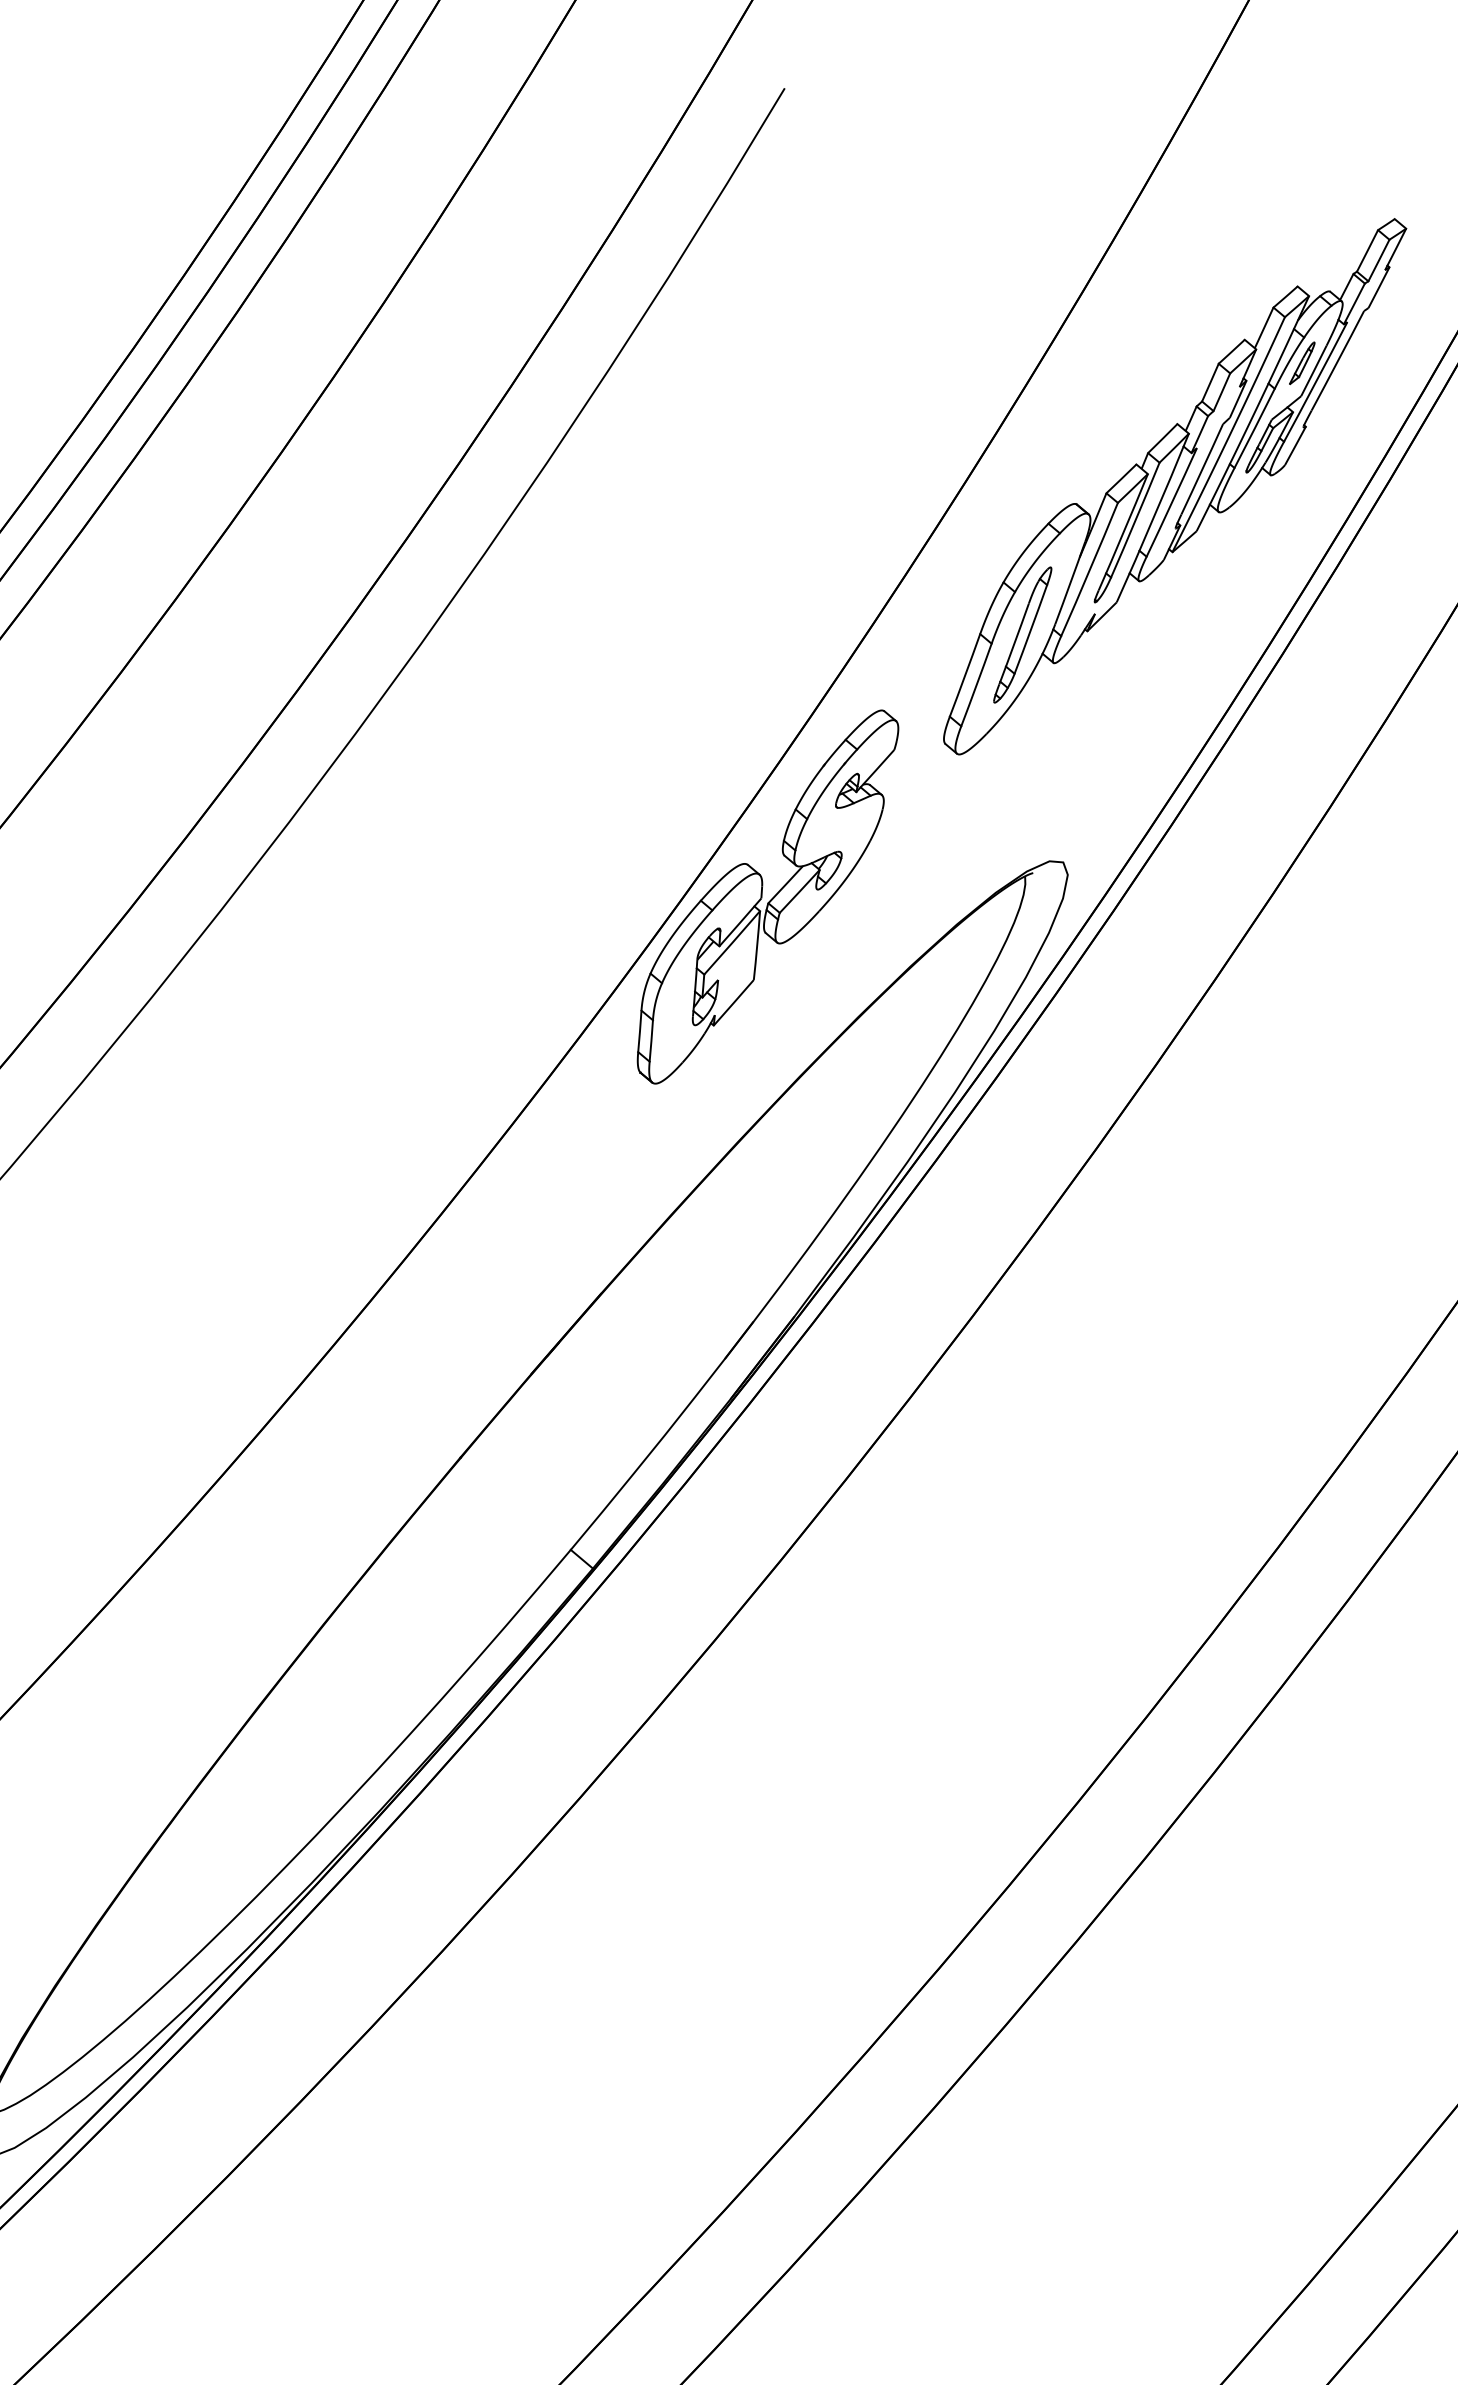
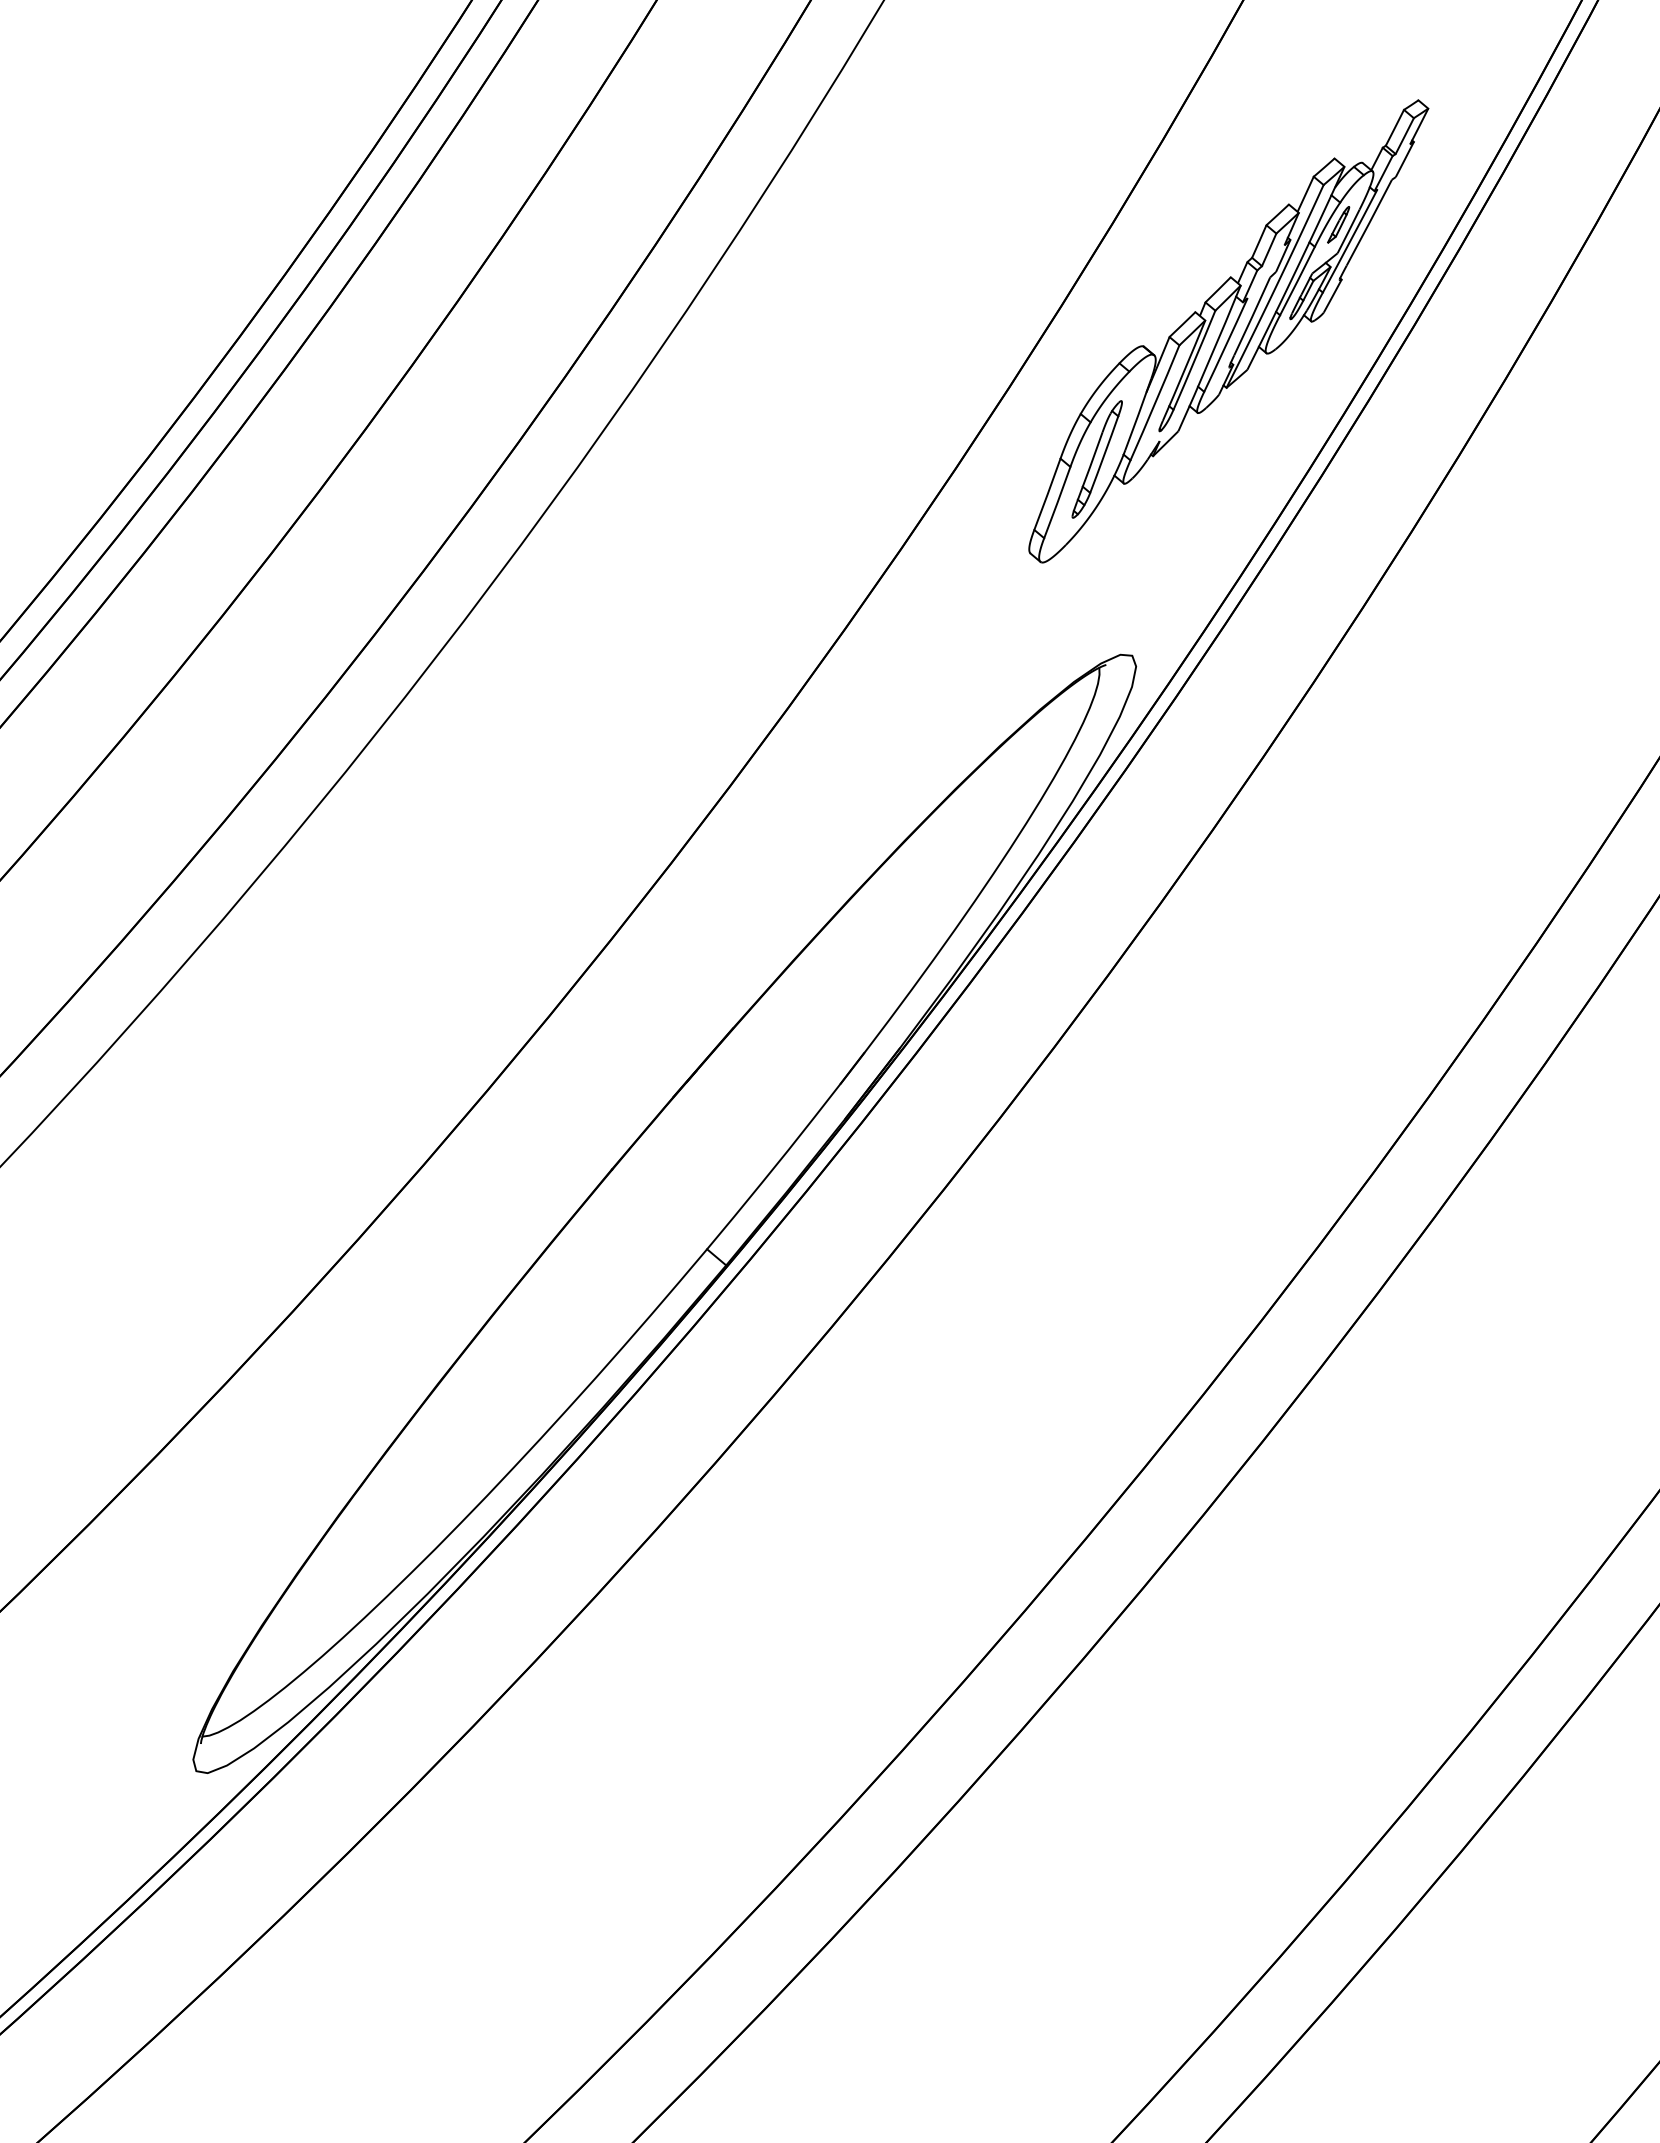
part: (768, 896) -> (877, 685), removed

